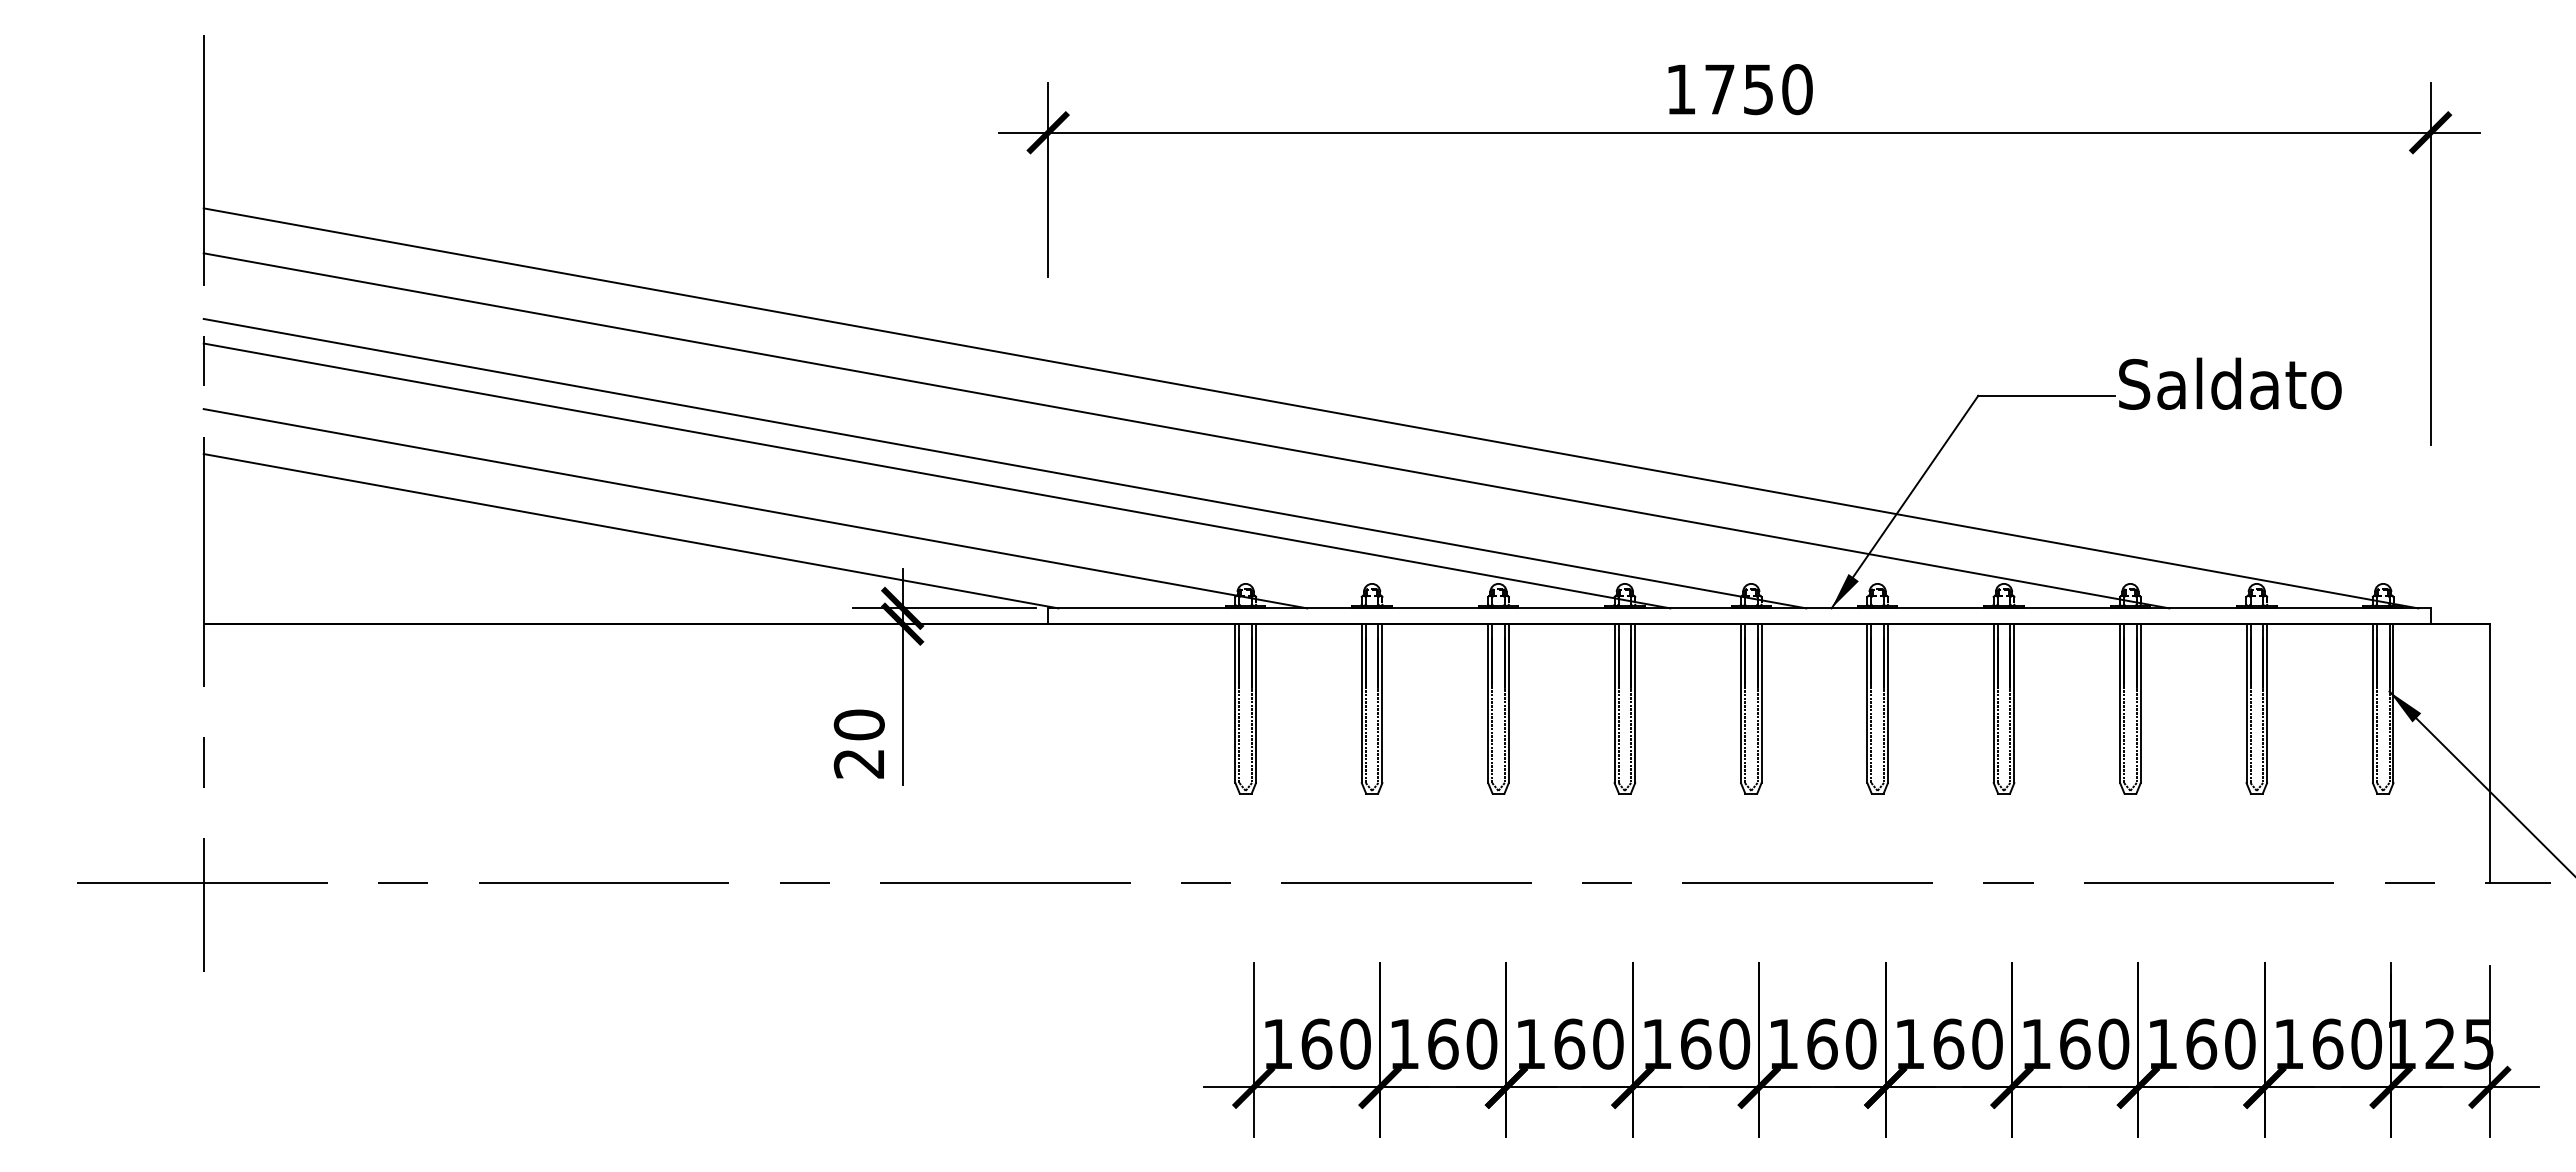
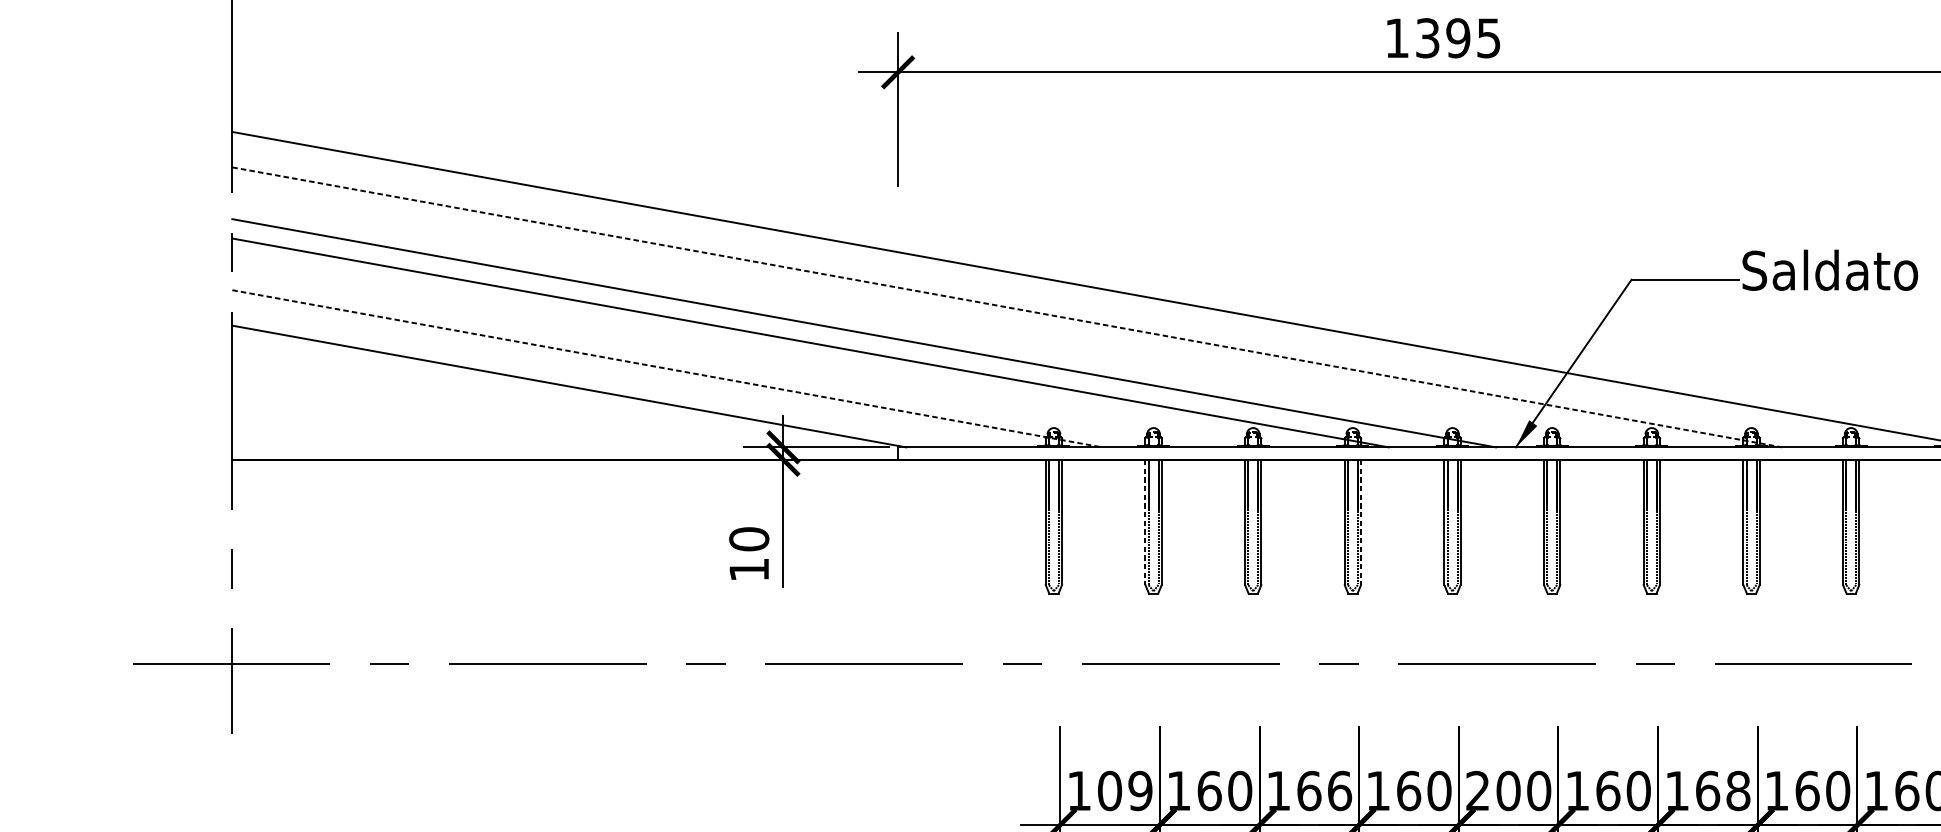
text: (1758, 89) -> (1458, 38), 1750 -> 1395
line: (1186, 430) -> (1007, 307), solid -> dashed
line: (755, 508) -> (667, 368), solid -> dashed
line: (1361, 704) -> (1145, 523), solid -> dashed
line: (1635, 704) -> (1361, 523), solid -> dashed
text: (858, 764) -> (748, 570), 20 -> 10
text: (1335, 1043) -> (1124, 790), 160 -> 109
text: (1608, 1043) -> (1339, 790), 160 -> 166
text: (1802, 1043) -> (1492, 790), 160 -> 200
text: (2113, 1043) -> (1738, 790), 160 -> 168

